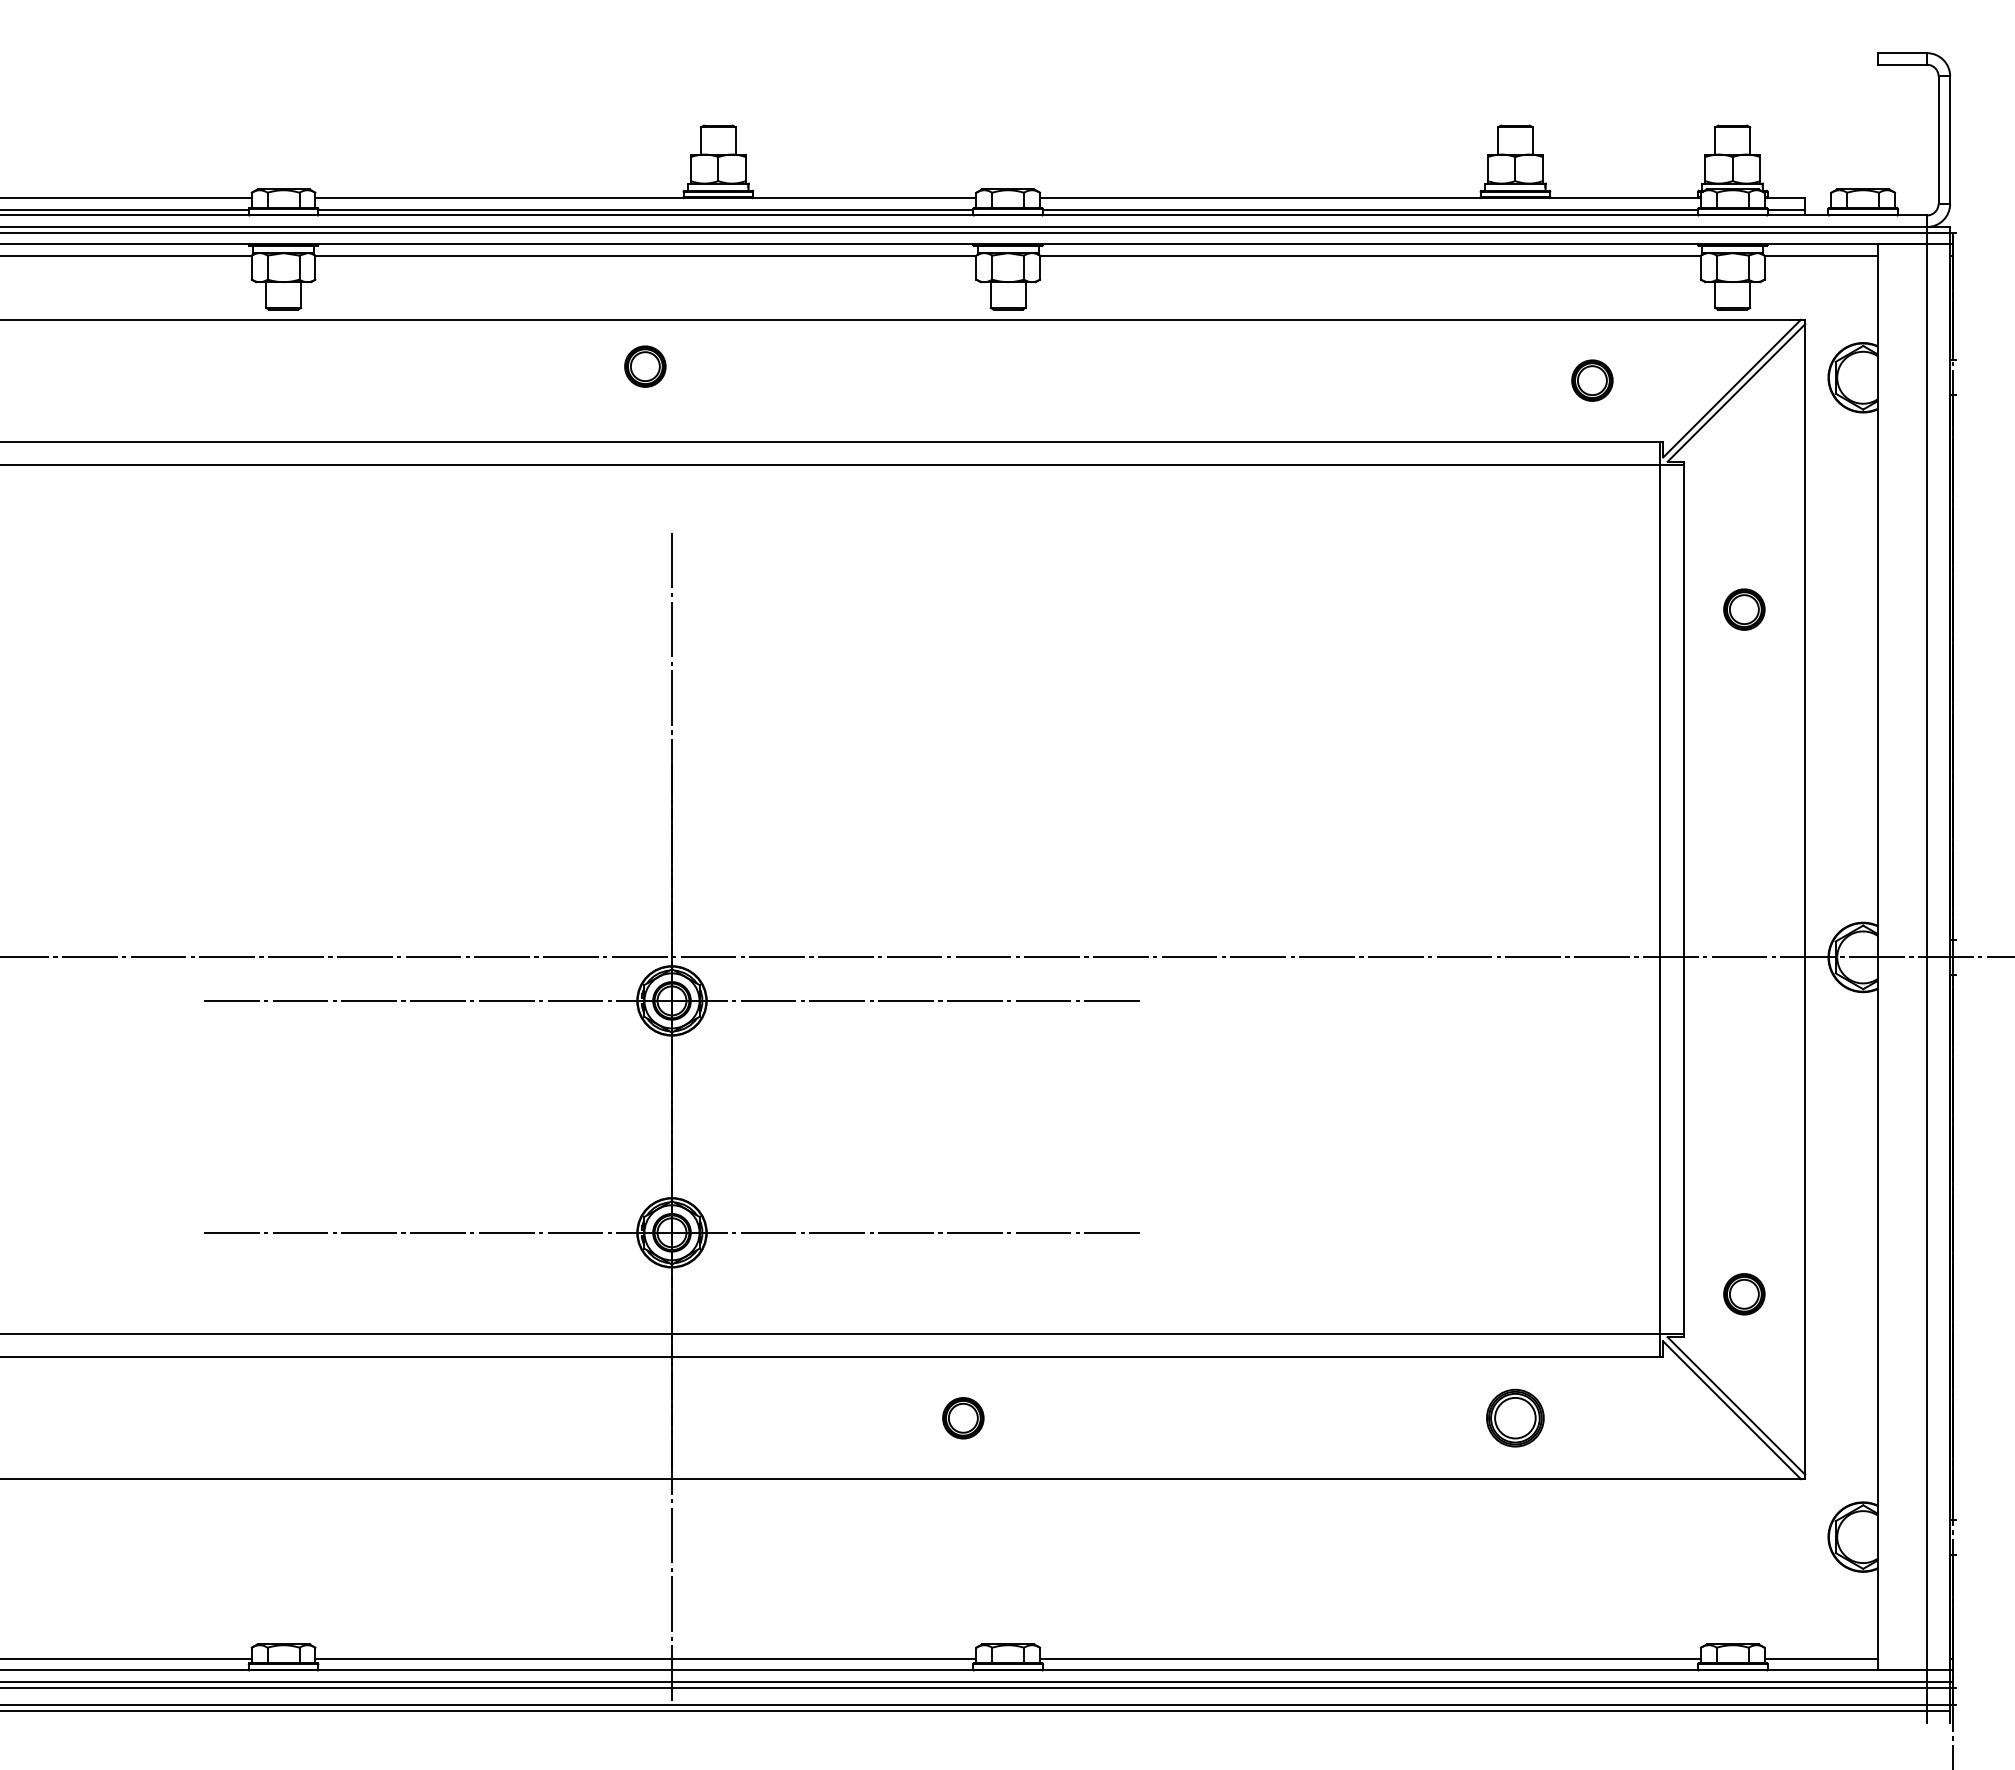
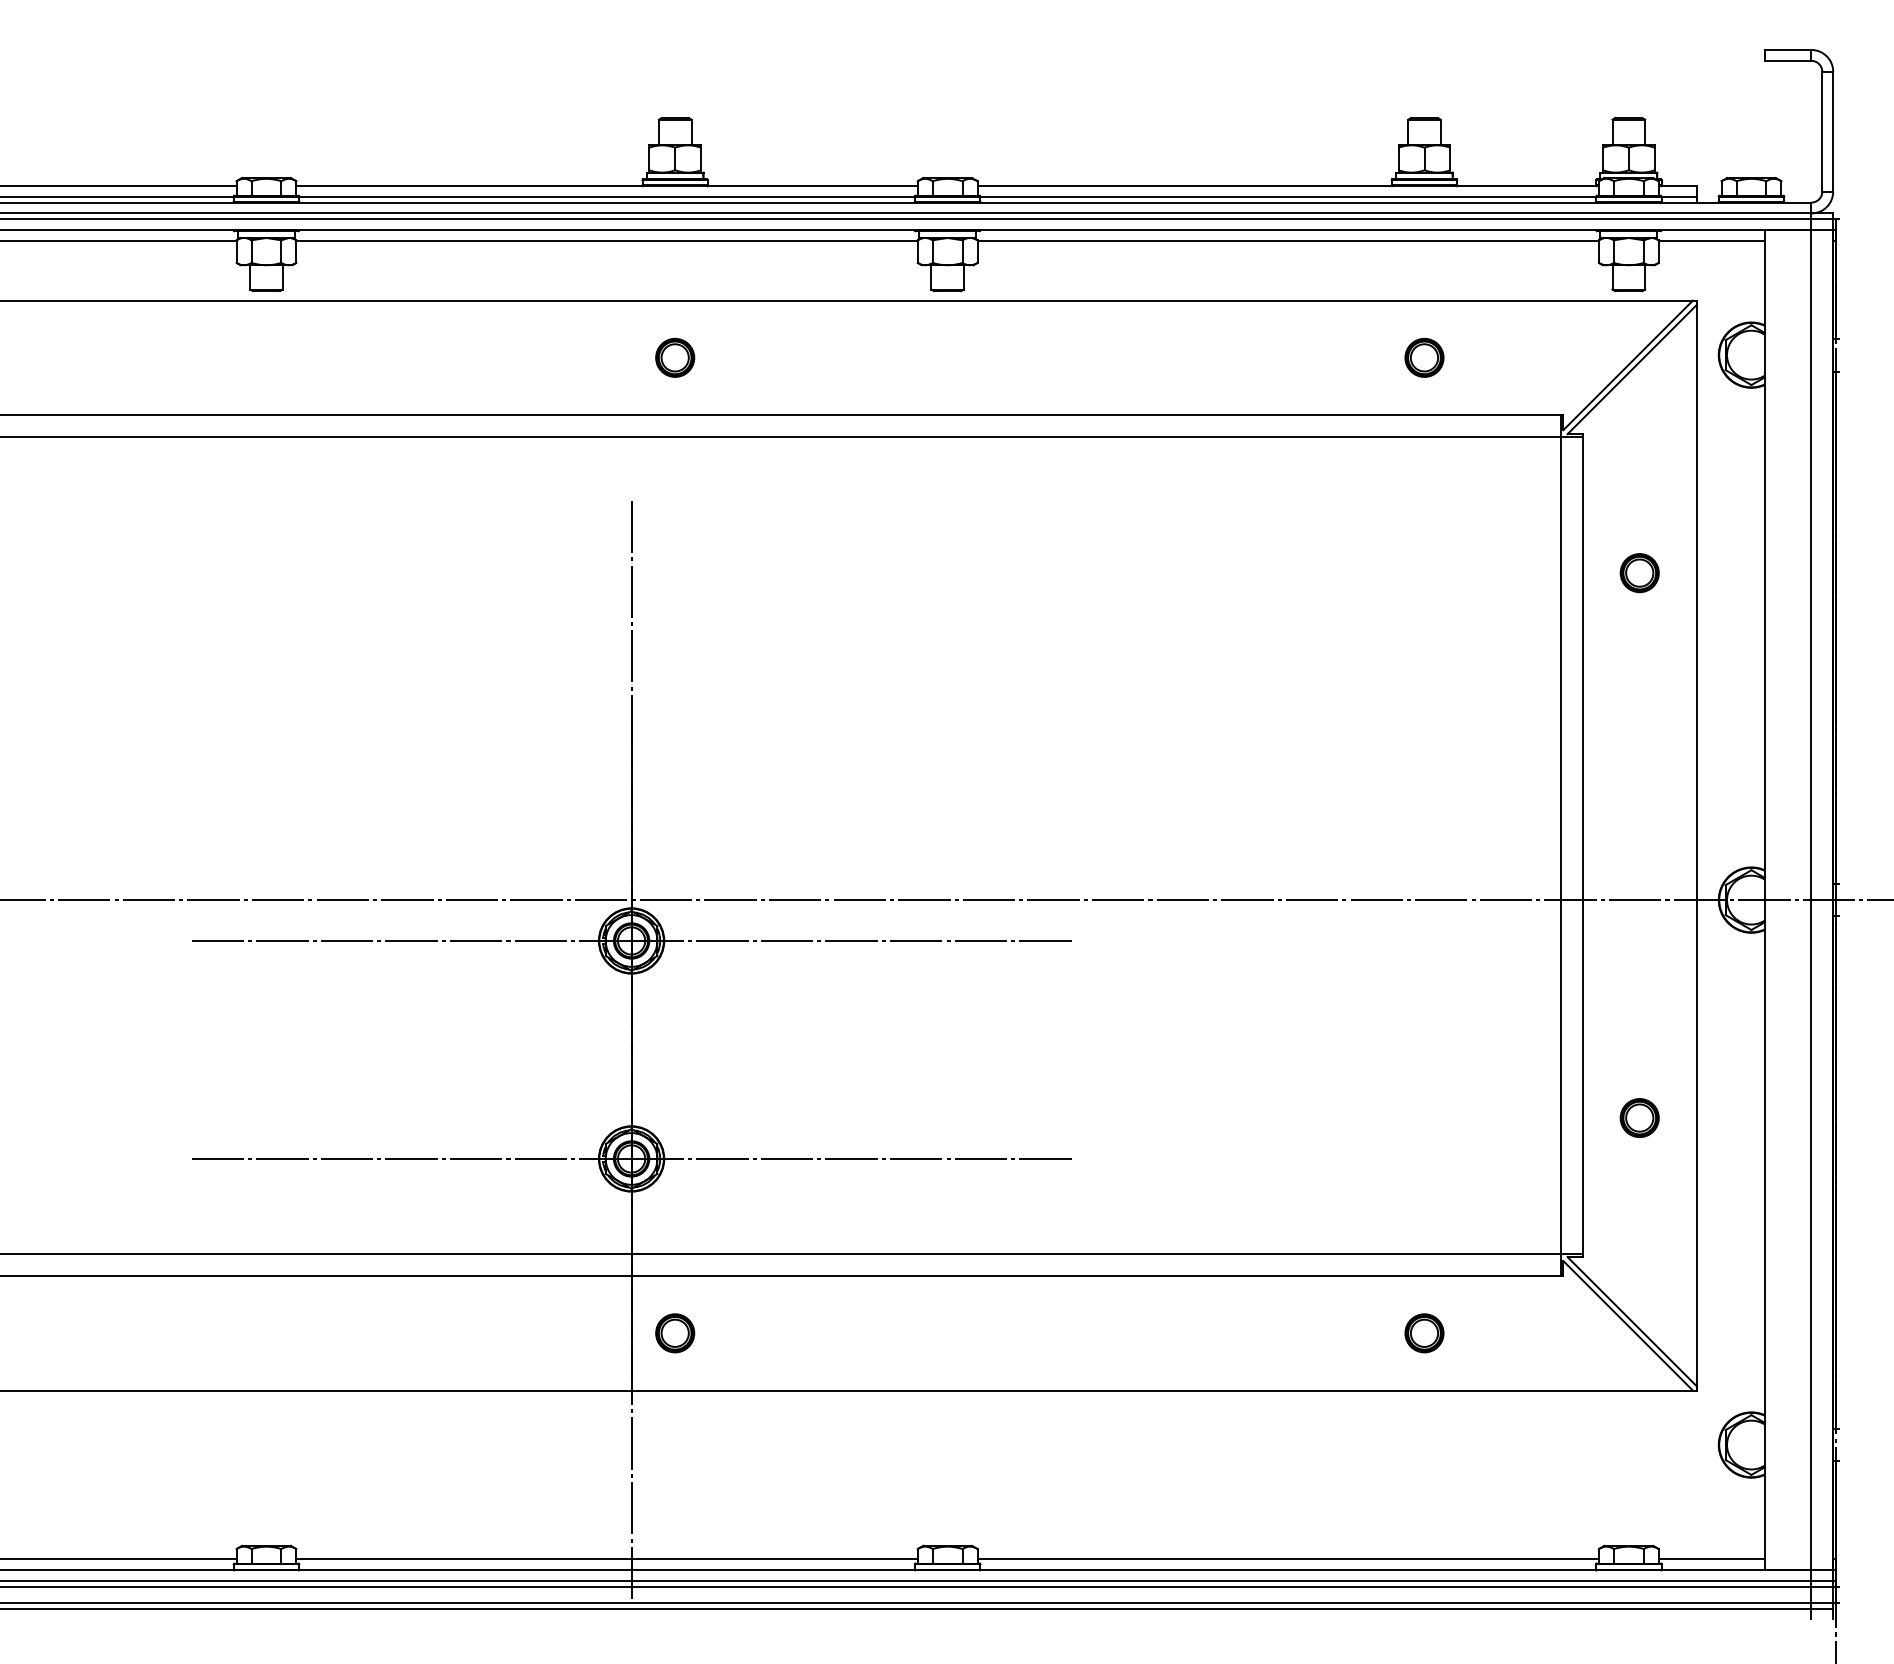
part: (645, 366) -> (675, 357), moved
part: (1592, 380) -> (1424, 357), moved
part: (1744, 1294) -> (1639, 1118), moved
part: (963, 1418) -> (675, 1333), moved
part: (1515, 1418) -> (1424, 1333), size x0.71

